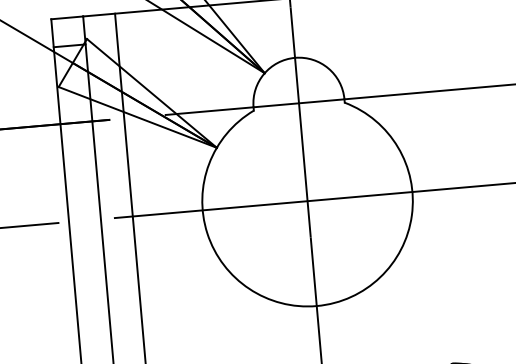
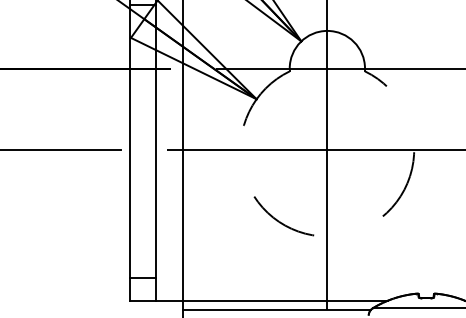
arc: (316, 306) -> (327, 236), solid -> dashed

